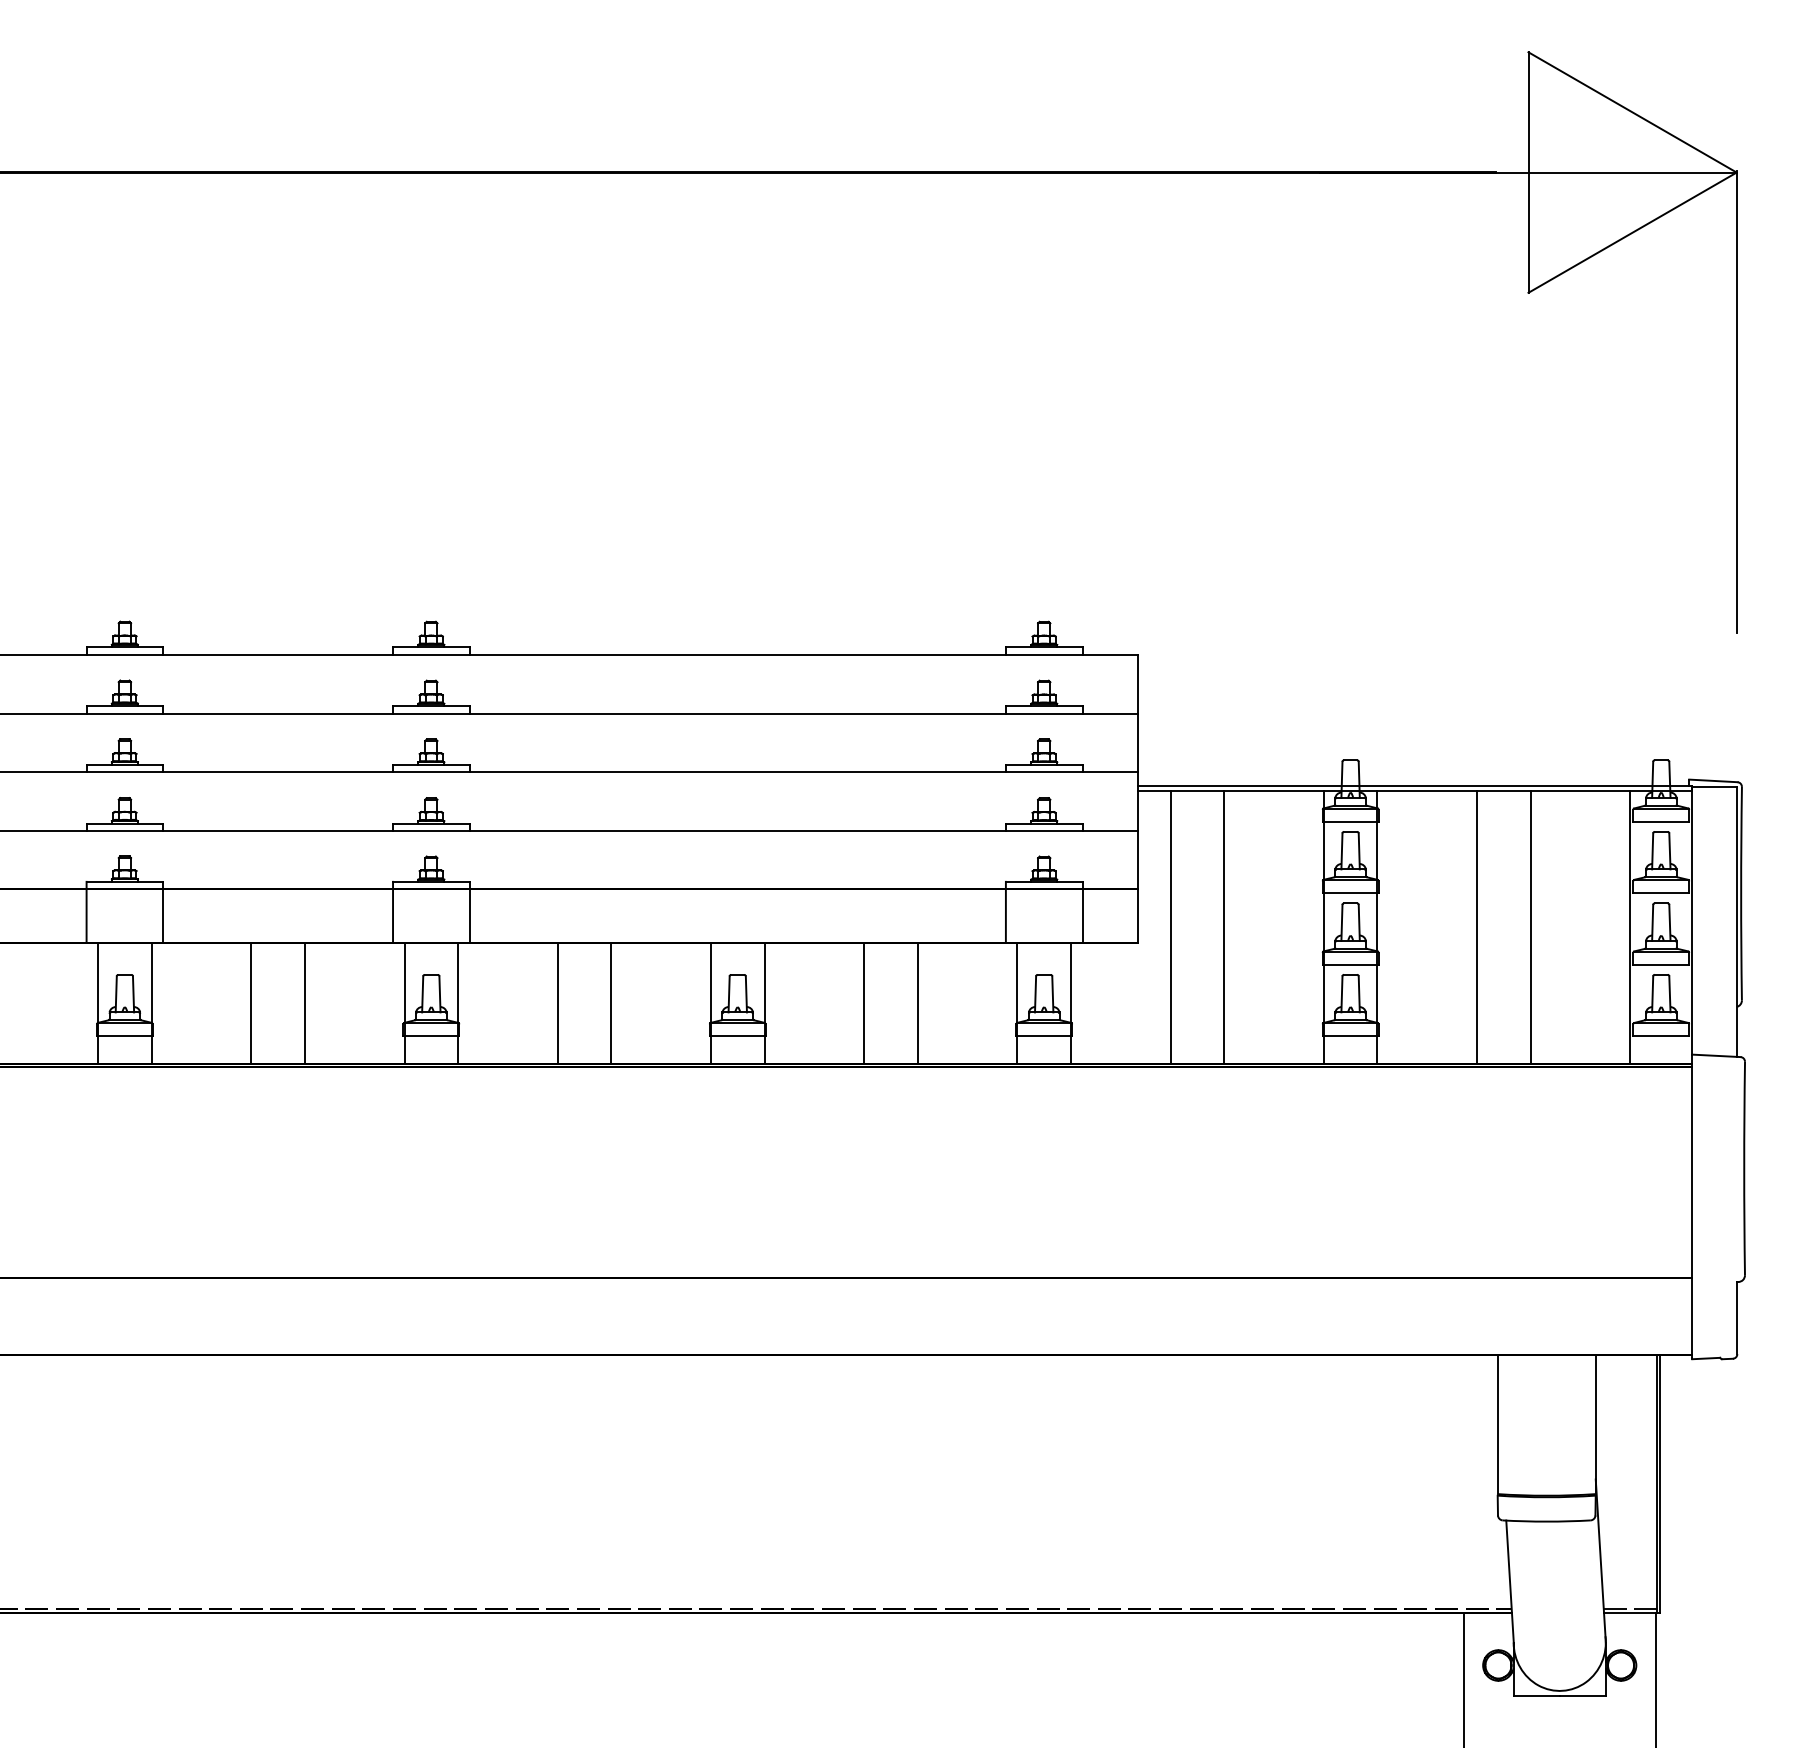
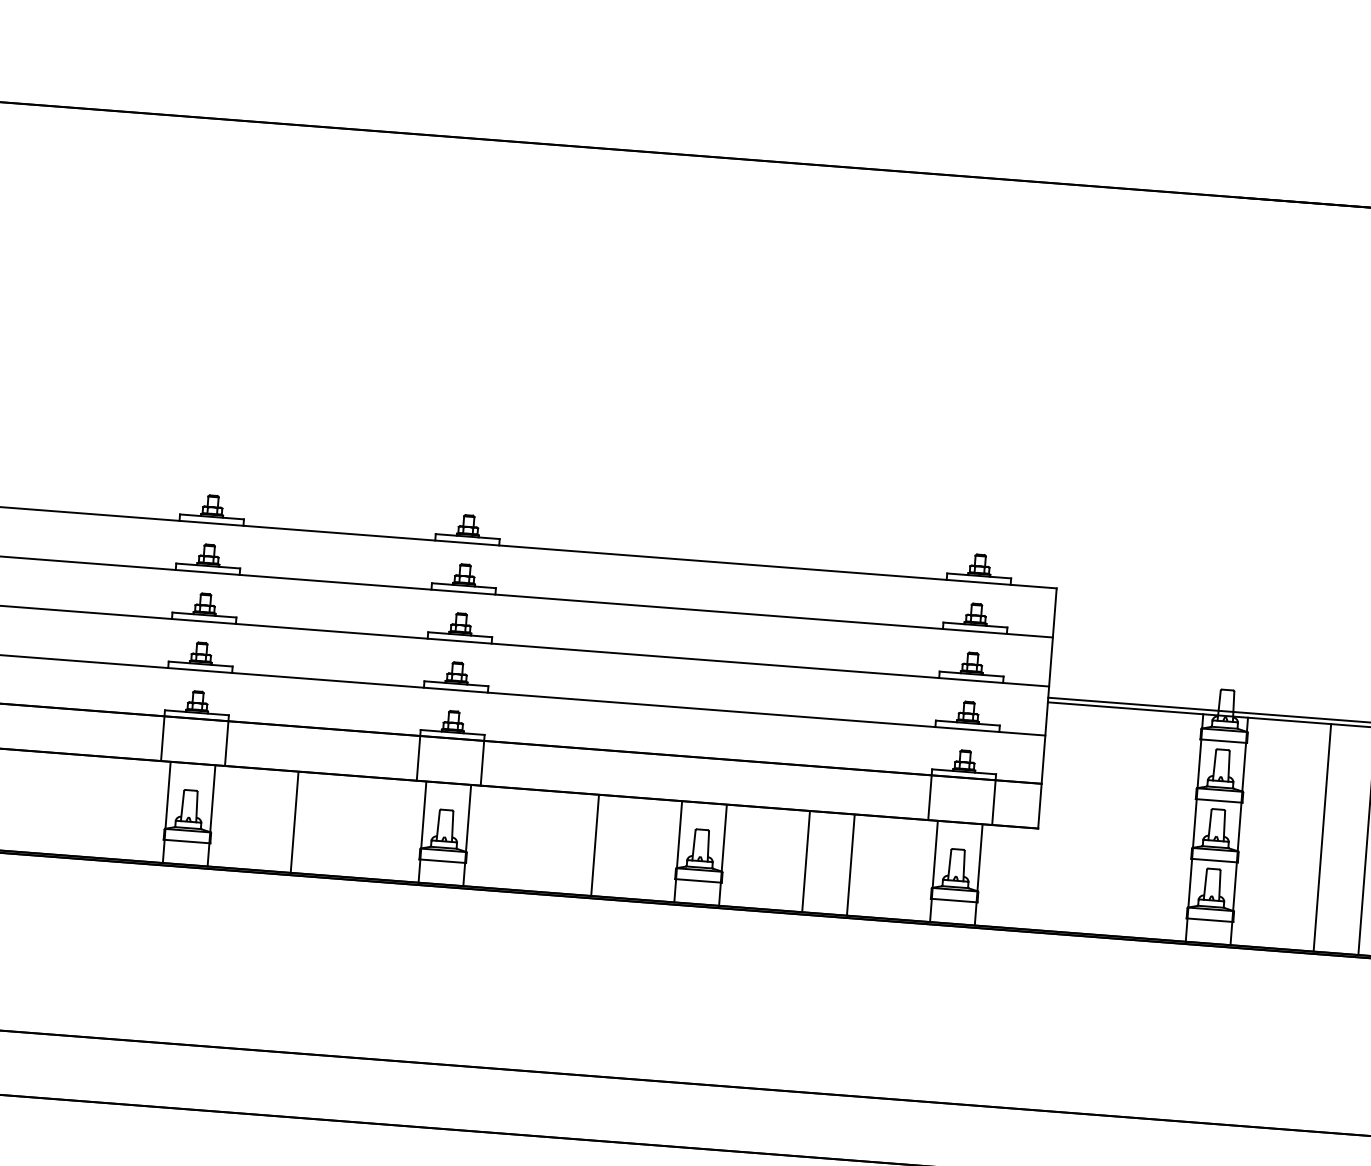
line: (1170, 927) -> (1066, 818), removed
line: (1224, 927) -> (1111, 821), removed
line: (304, 1003) -> (339, 825), removed
line: (557, 1003) -> (550, 842), removed

